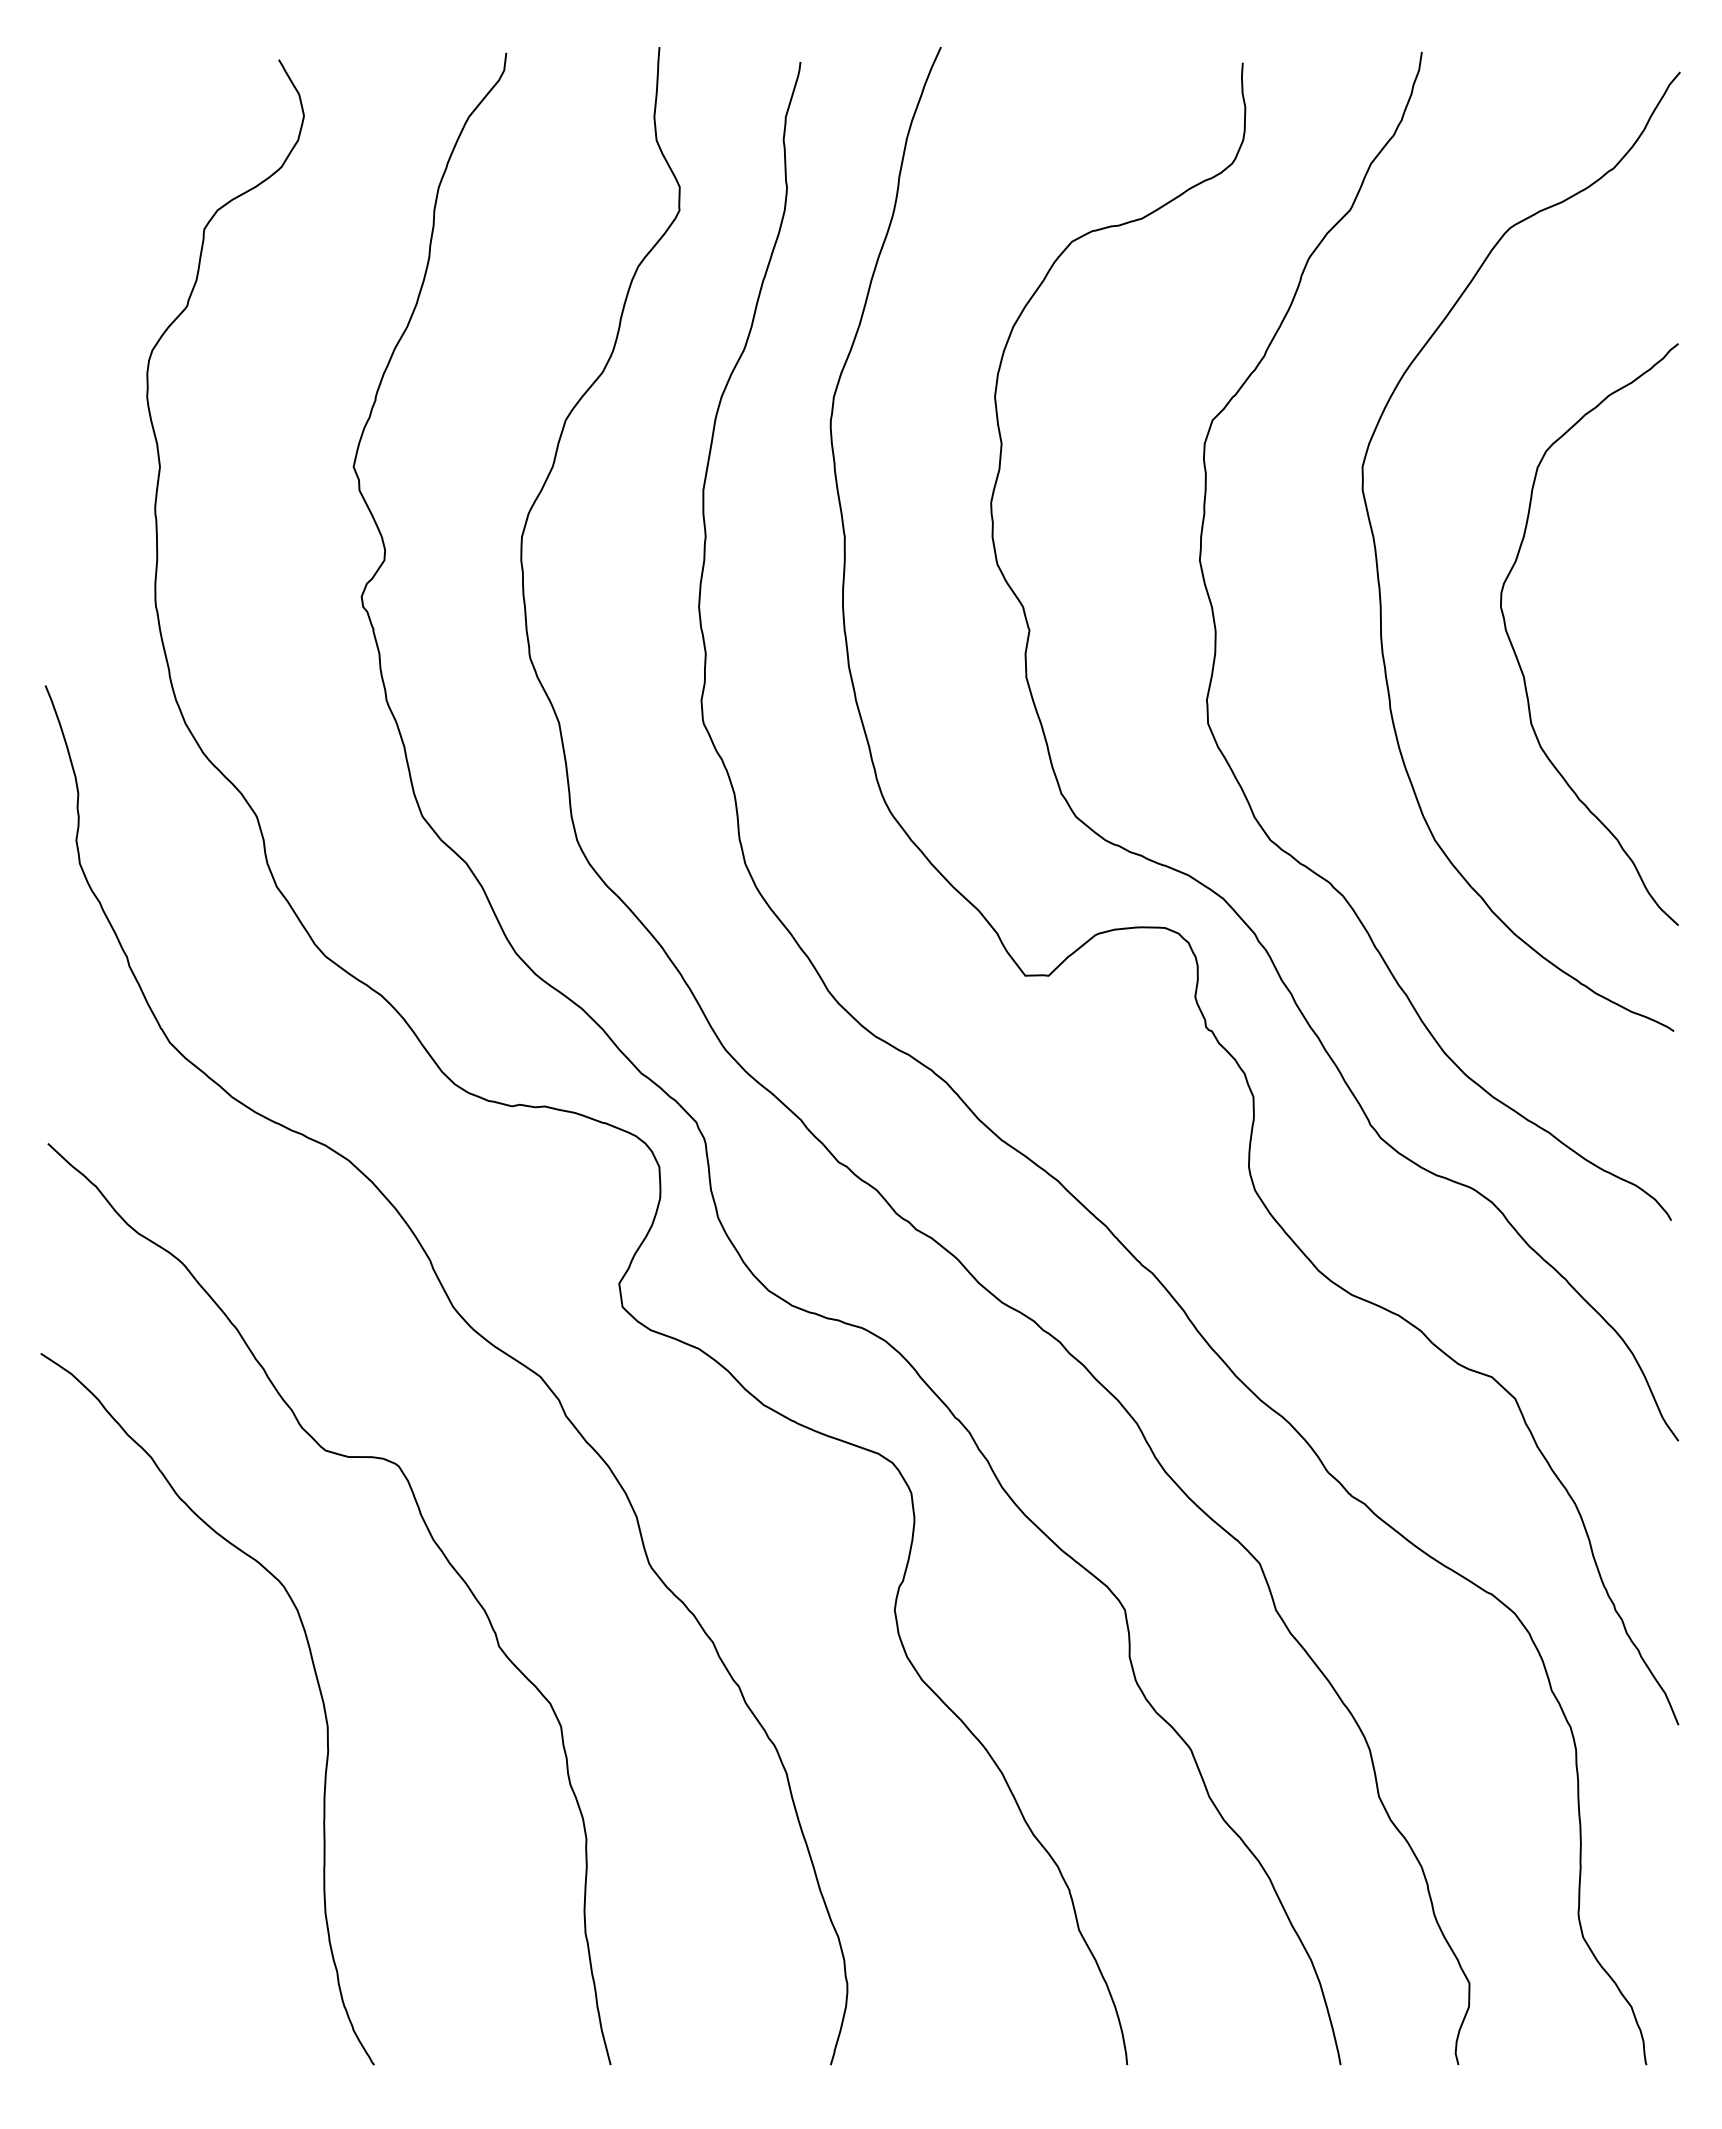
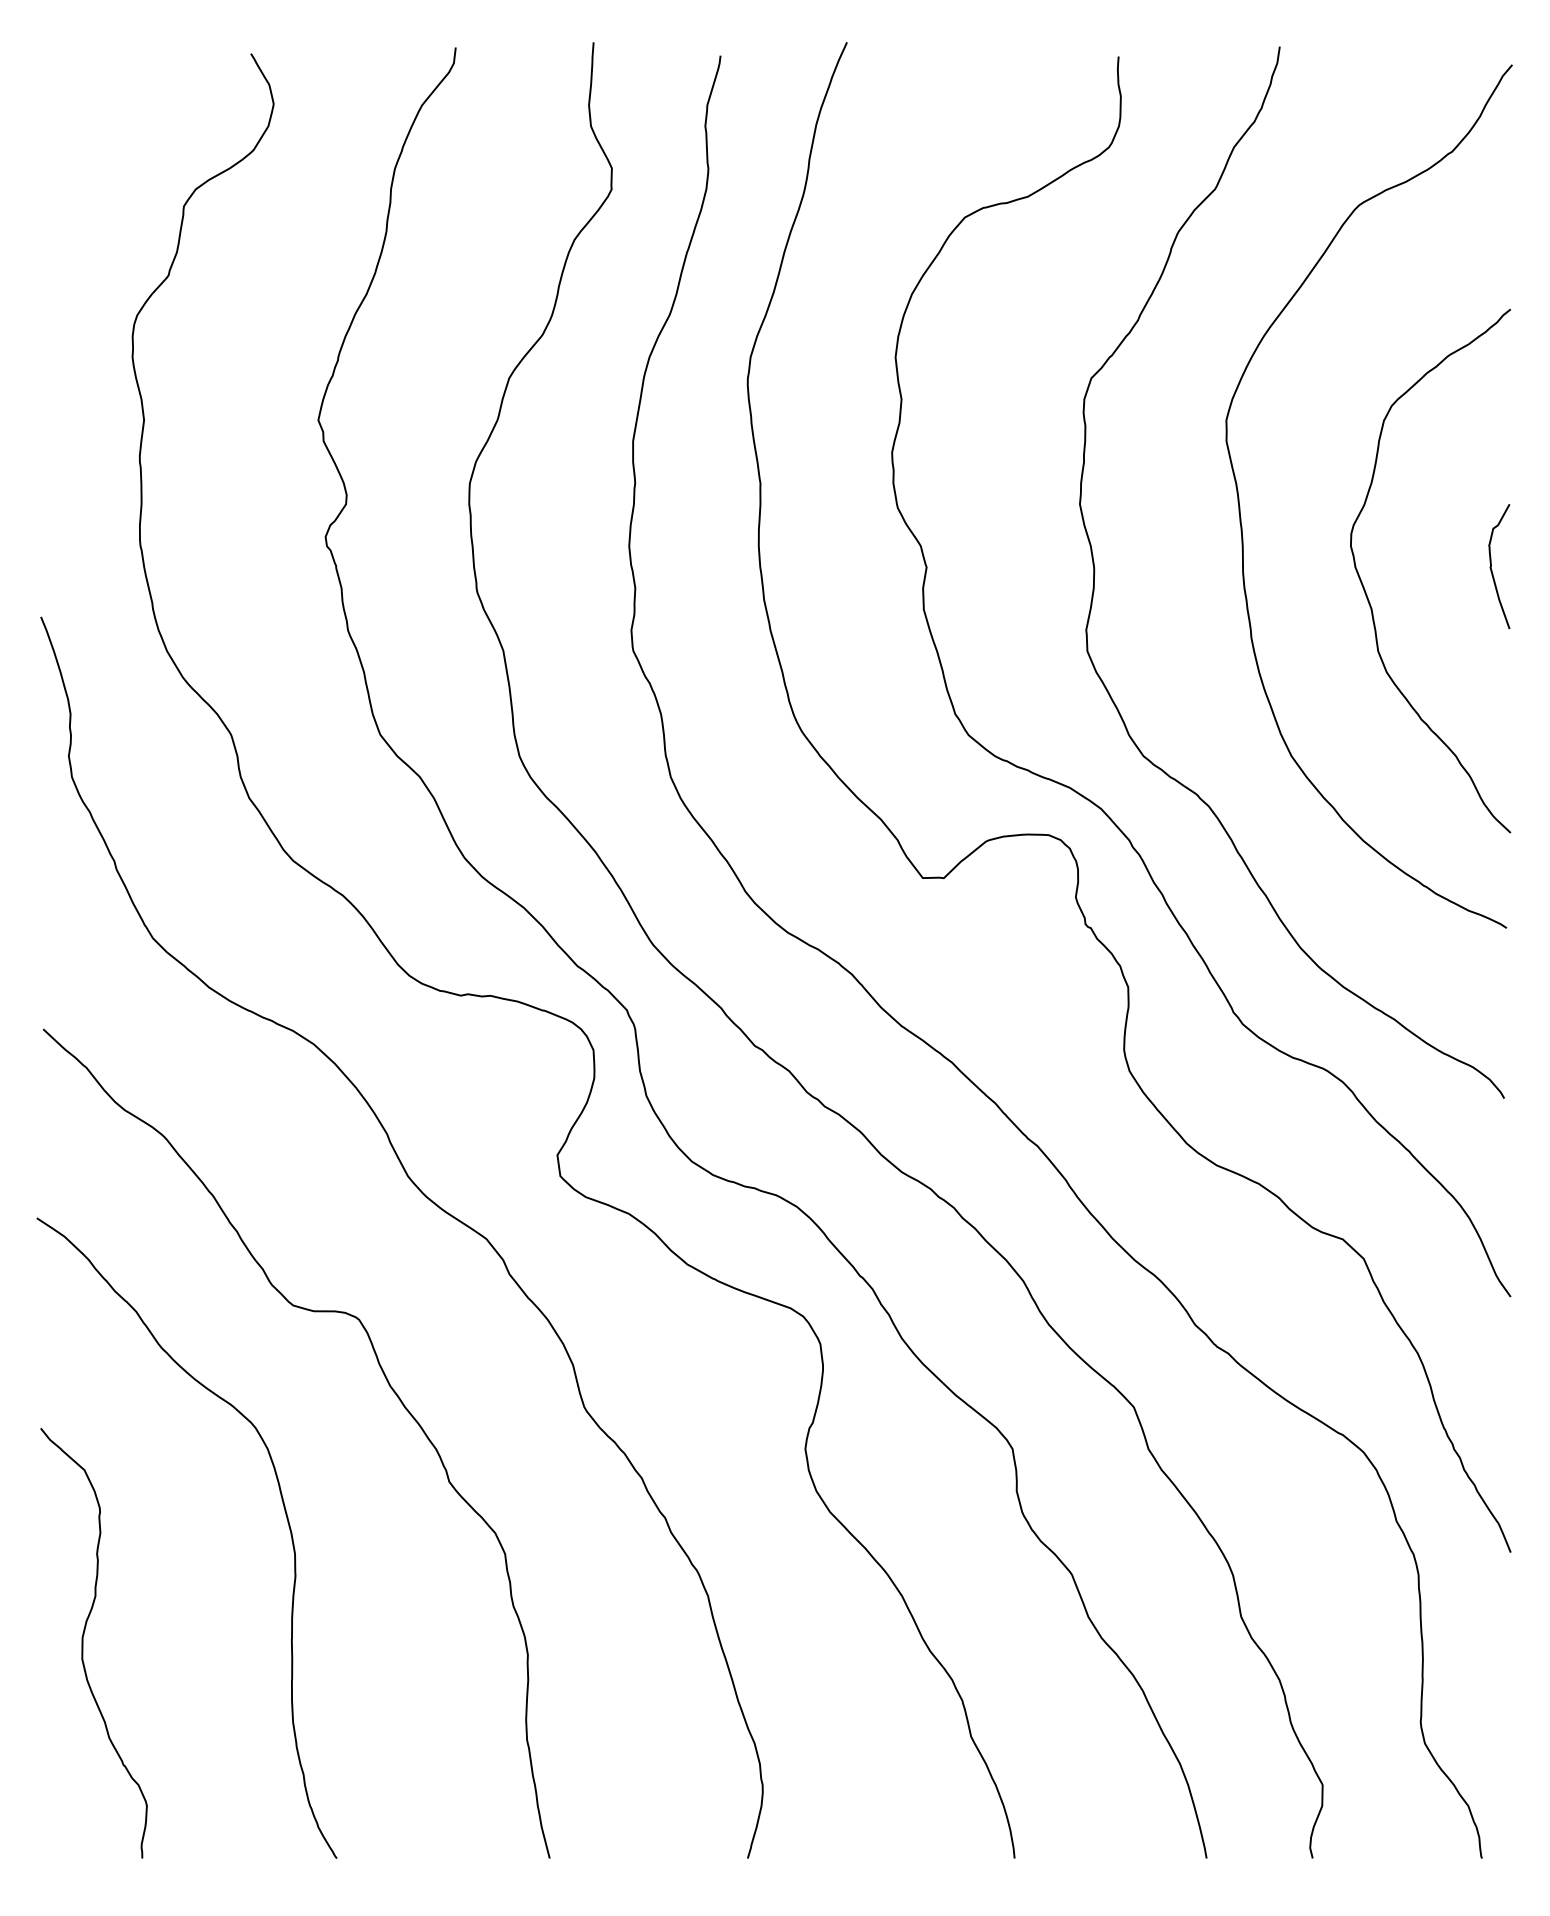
curve: (1657, 629) -> (1491, 566), added
curve: (92, 1825) -> (83, 1642), added

